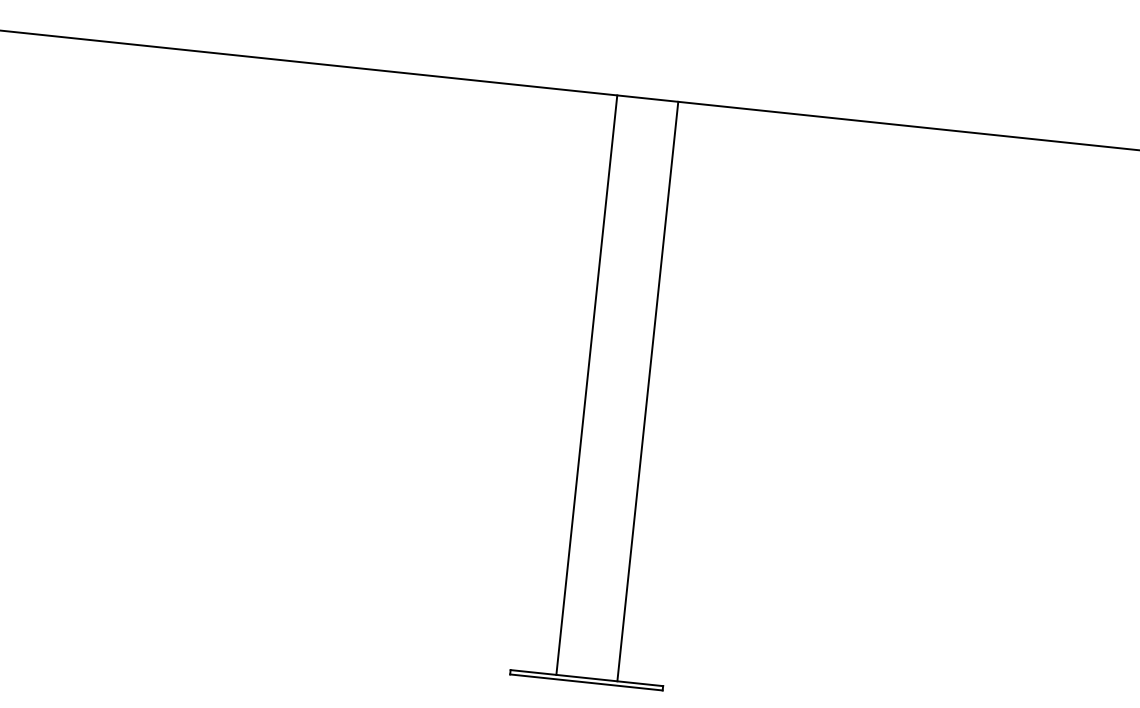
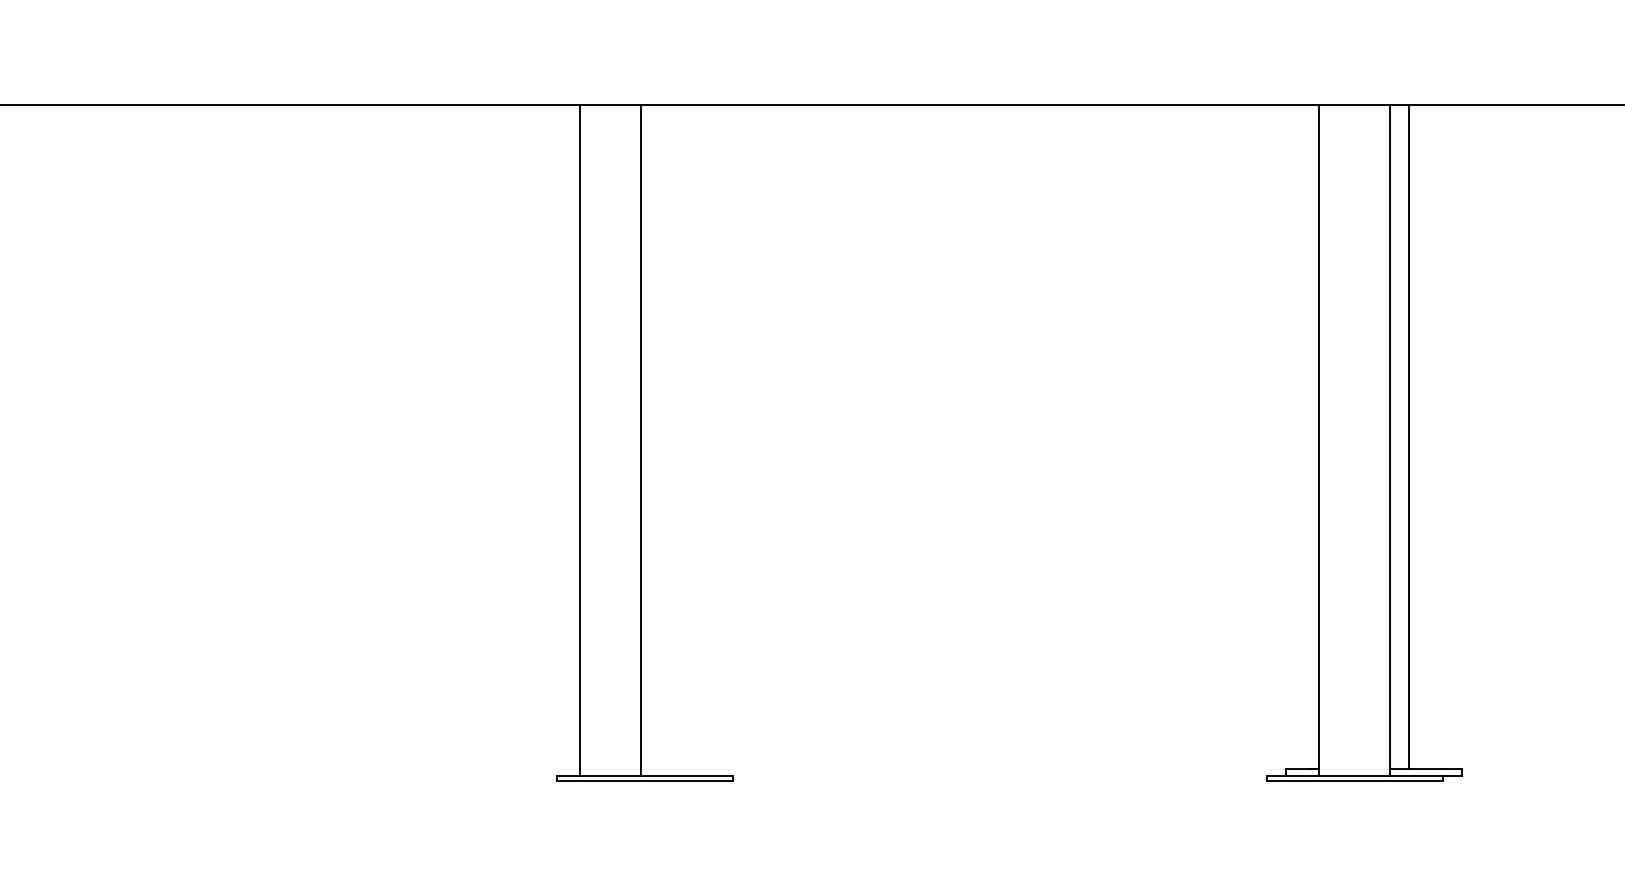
line: (586, 385) -> (579, 440), moved
line: (647, 391) -> (640, 440), moved

